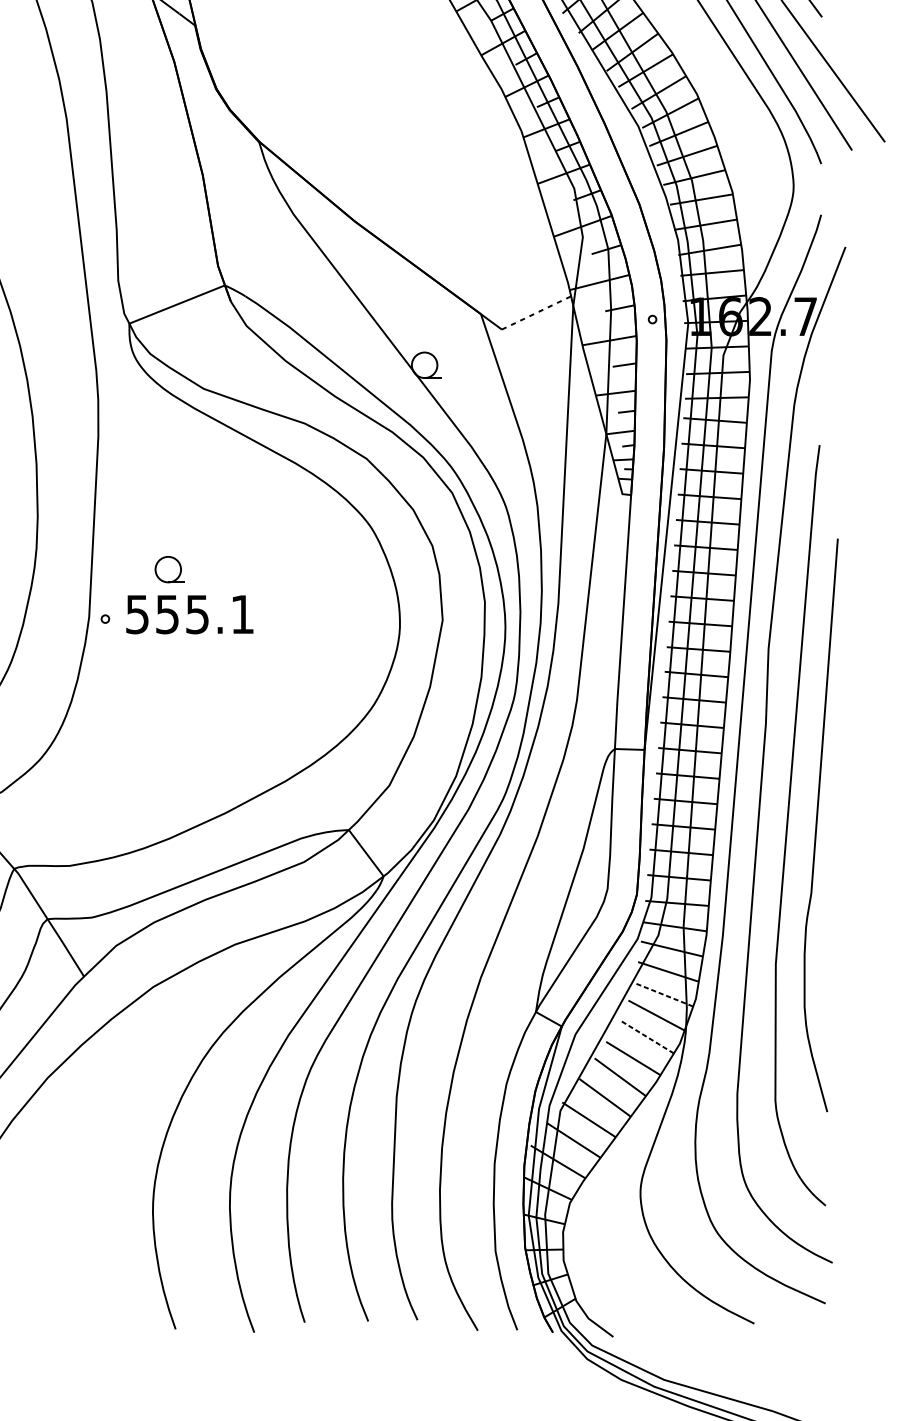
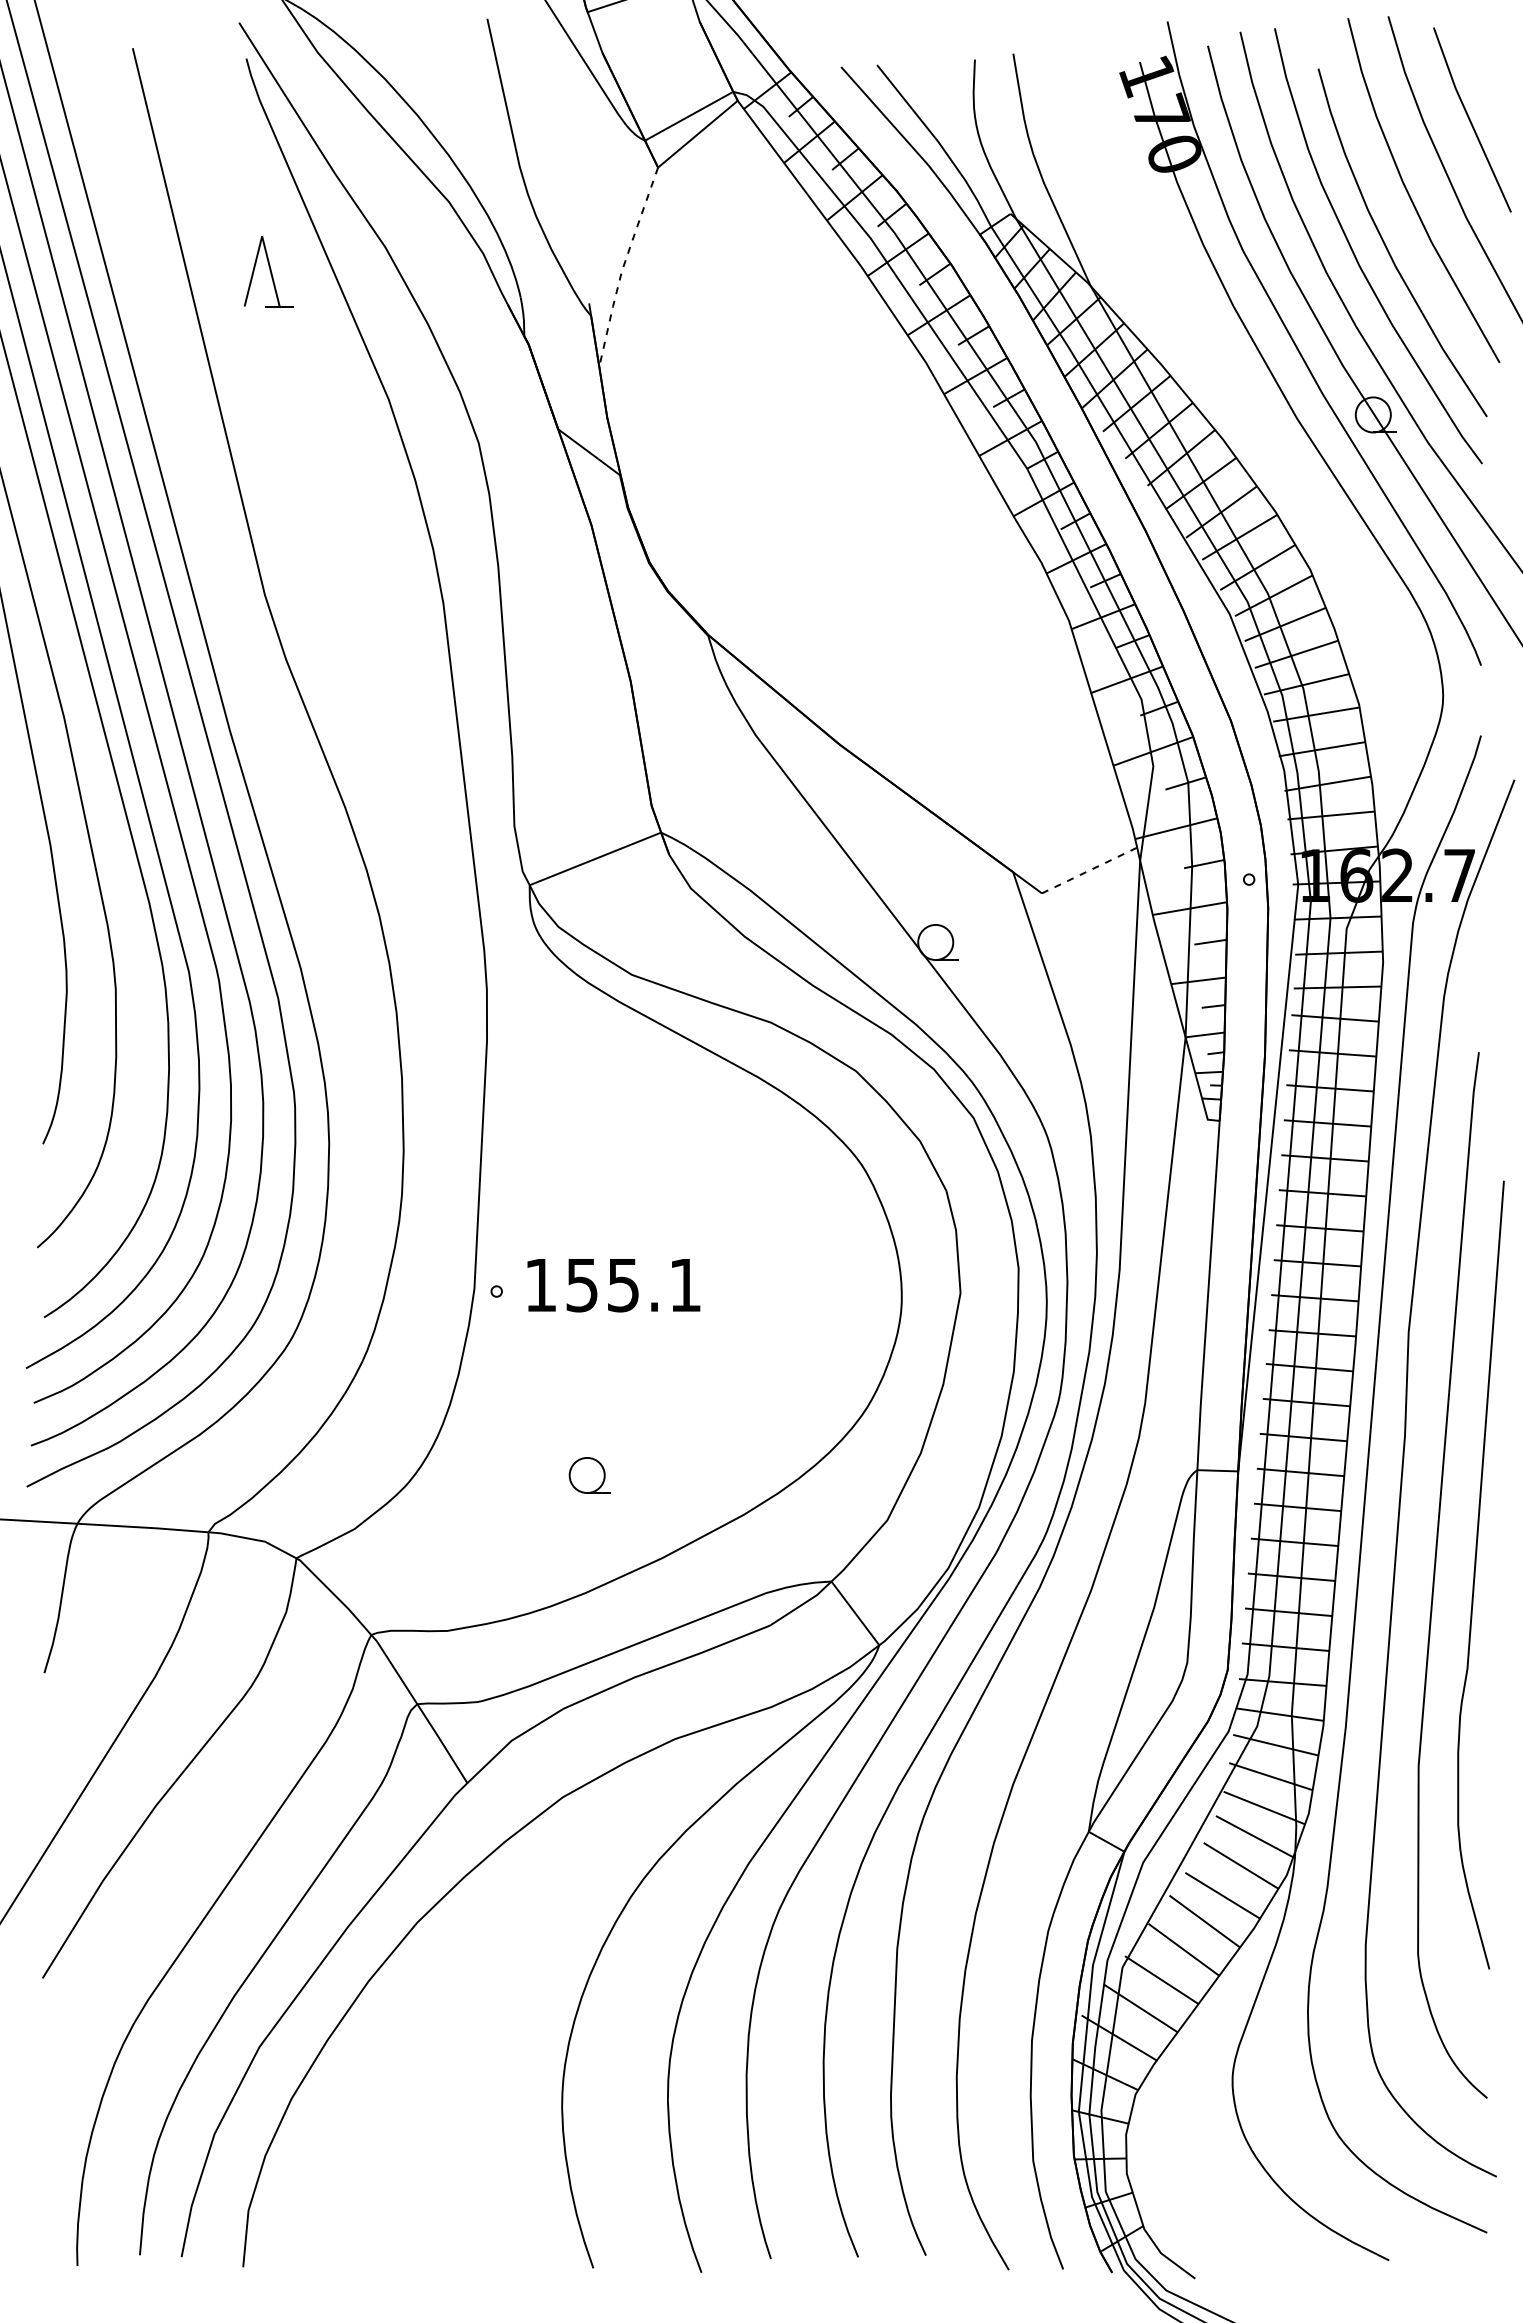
part: (169, 569) -> (589, 1475), moved
text: (137, 614) -> (540, 1285), 555.1 -> 155.1
line: (663, 994) -> (1264, 1807), dashed -> solid
line: (647, 1036) -> (1241, 1865), dashed -> solid

